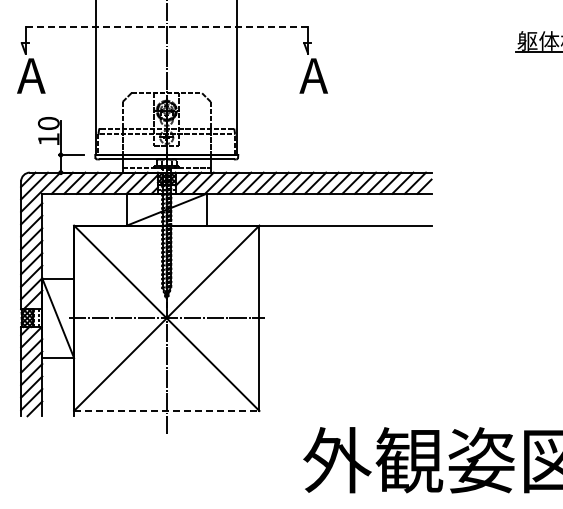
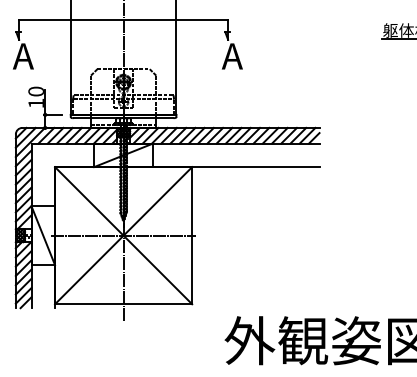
line: (167, 27) -> (124, 20), dashed -> solid
line: (166, 410) -> (123, 303), dashed -> solid

